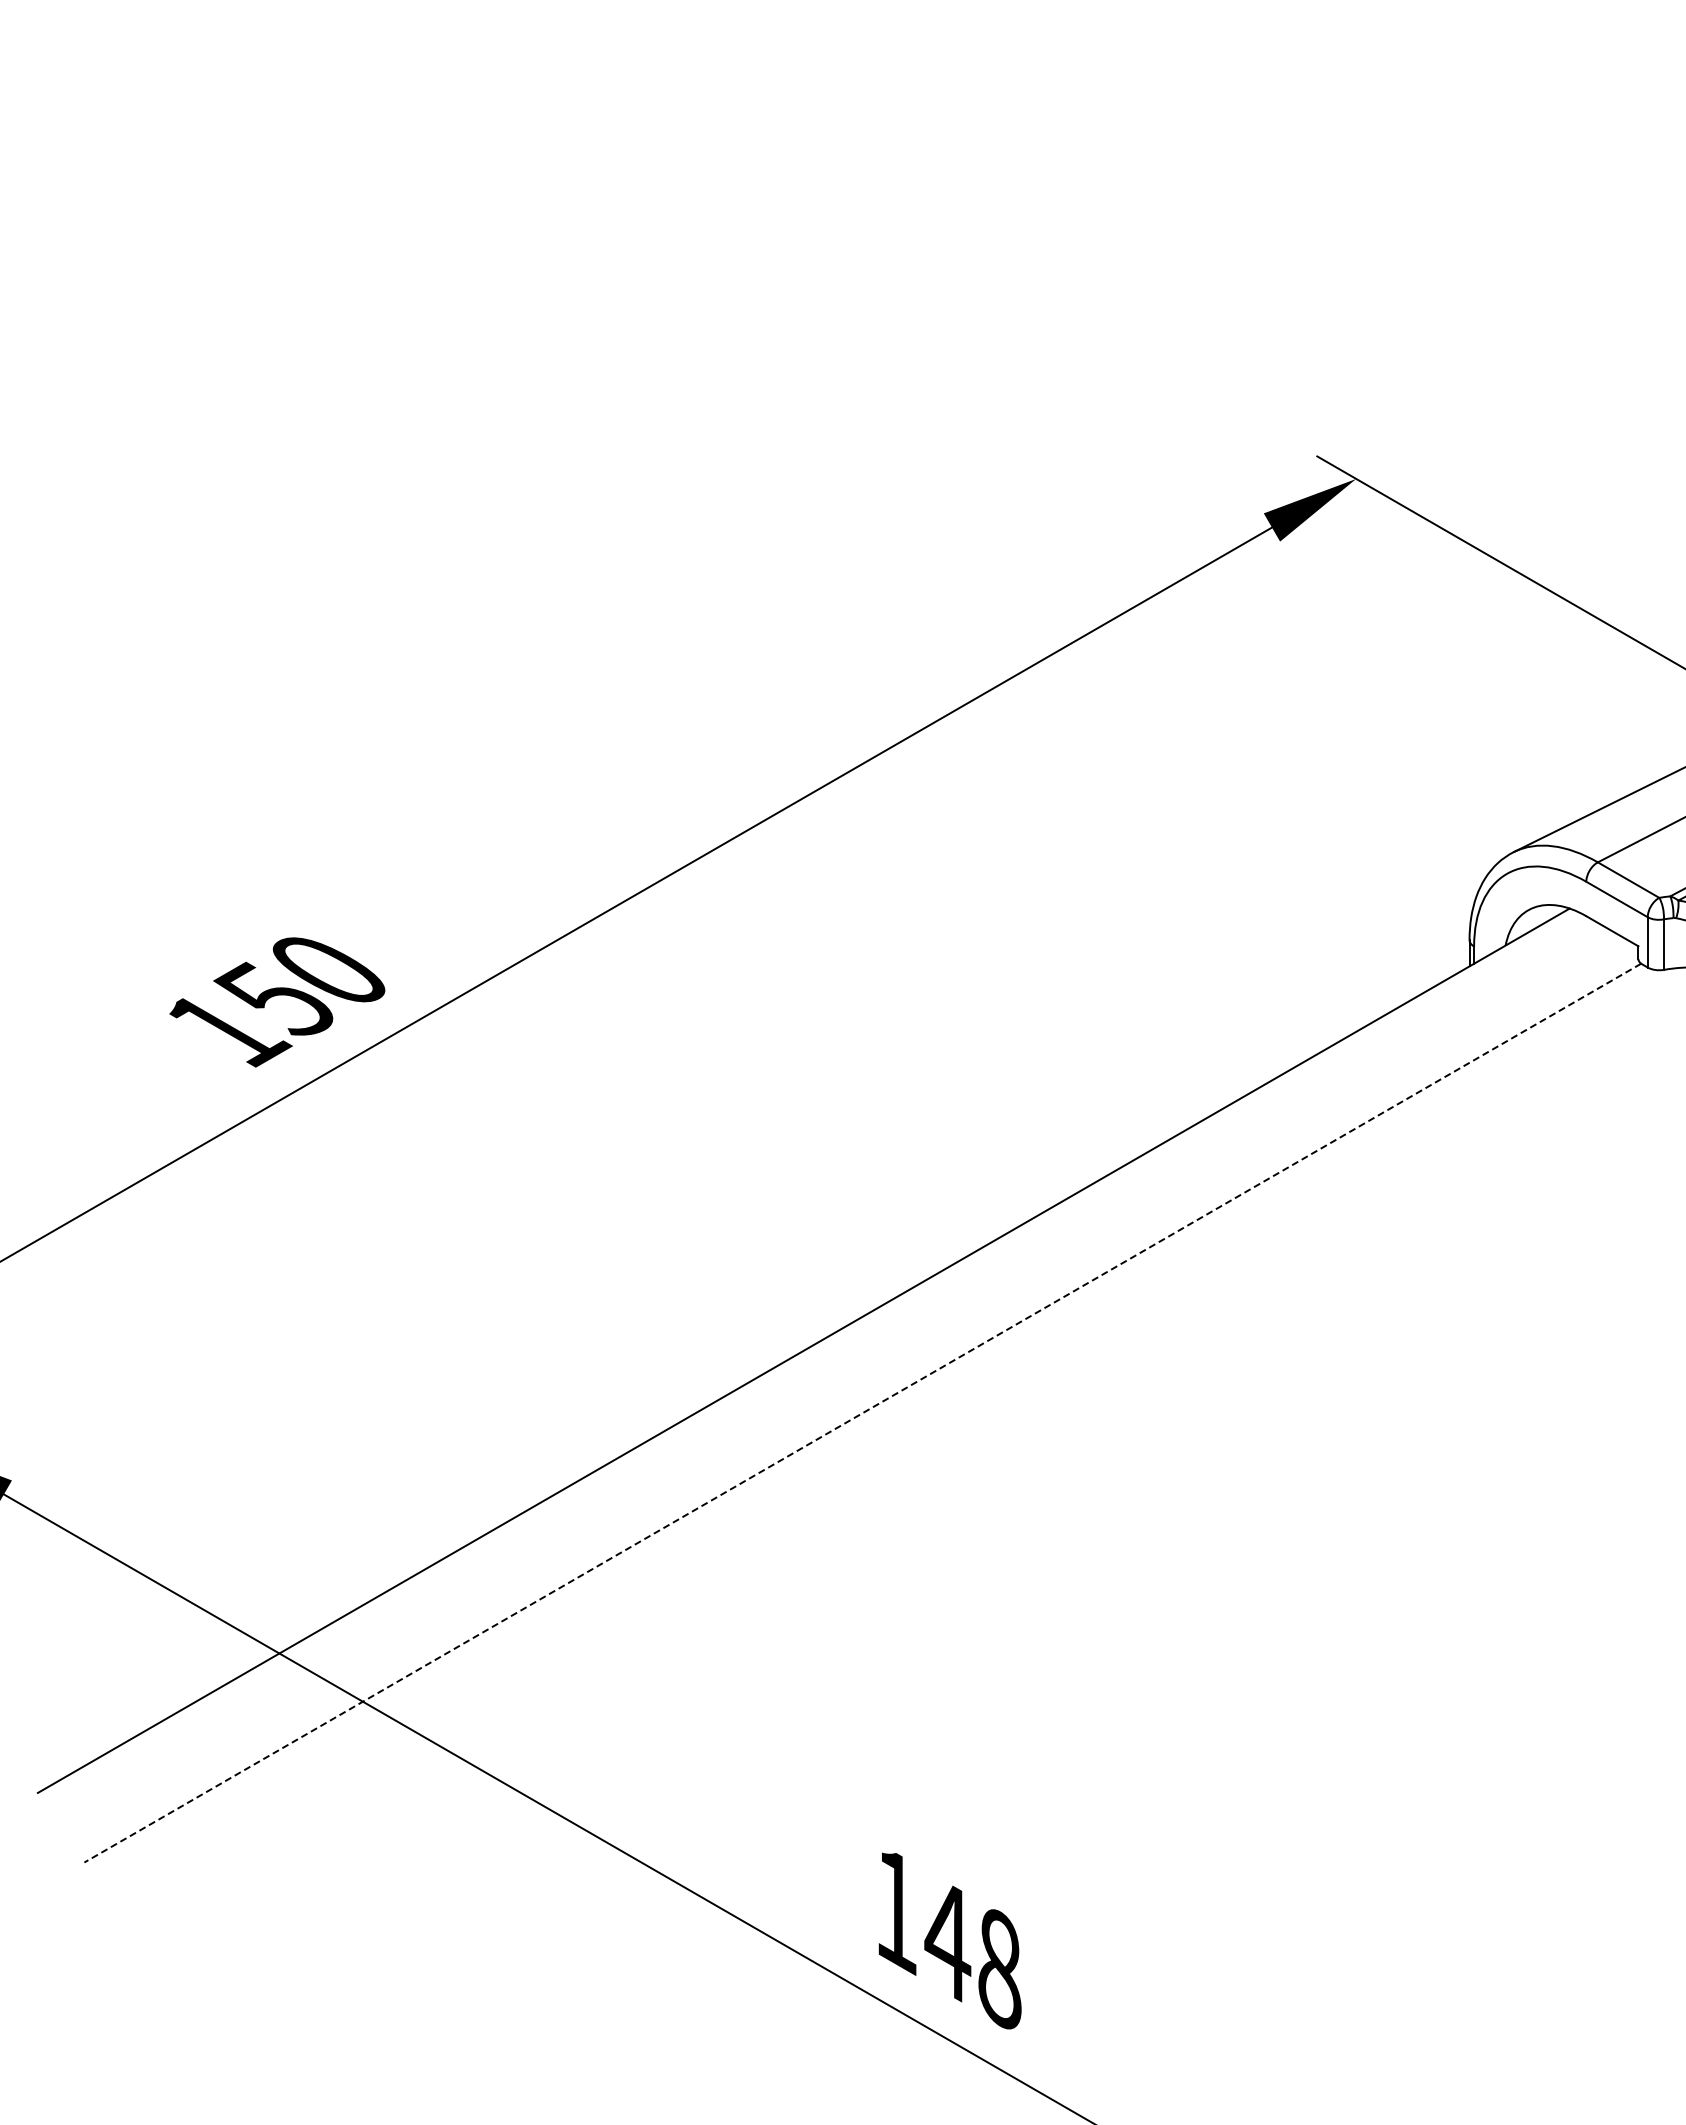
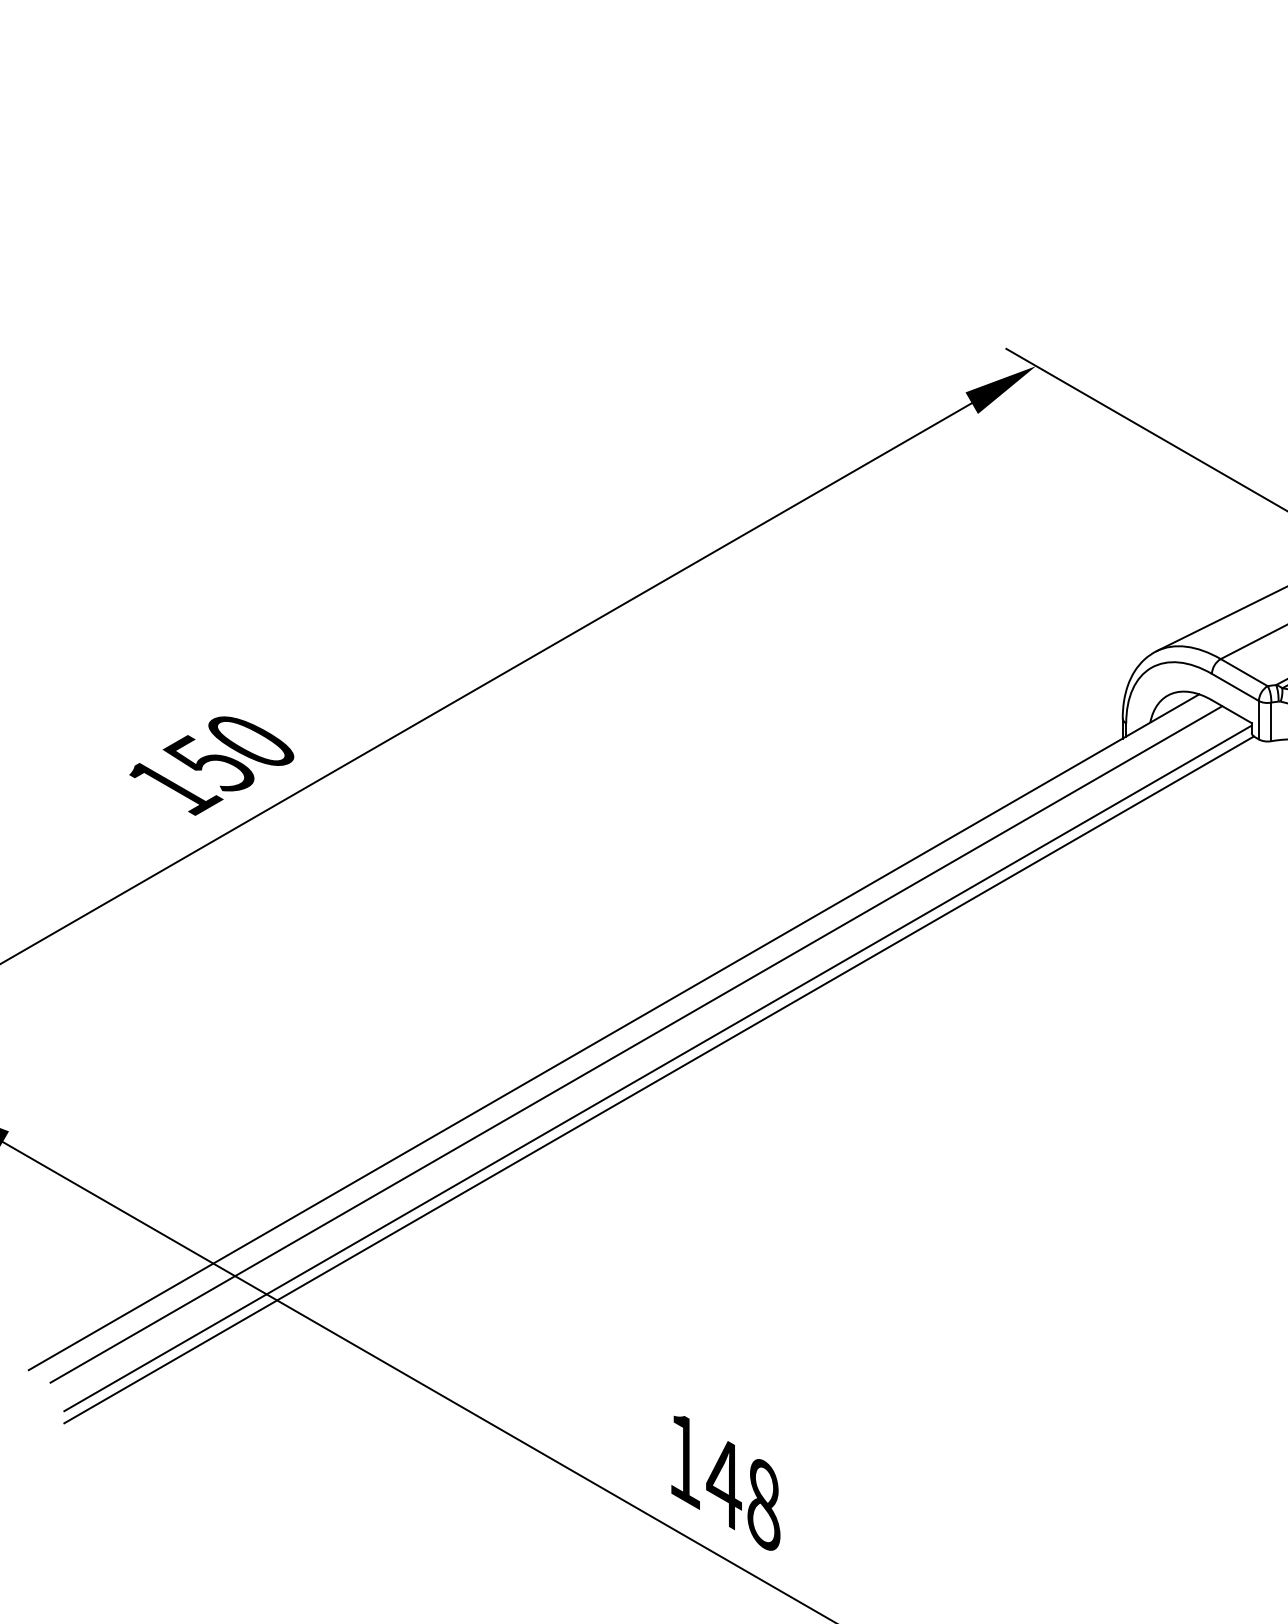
line: (832, 1366) -> (635, 1044), added
line: (861, 1397) -> (658, 1067), added
line: (862, 1413) -> (658, 1080), dashed -> solid

